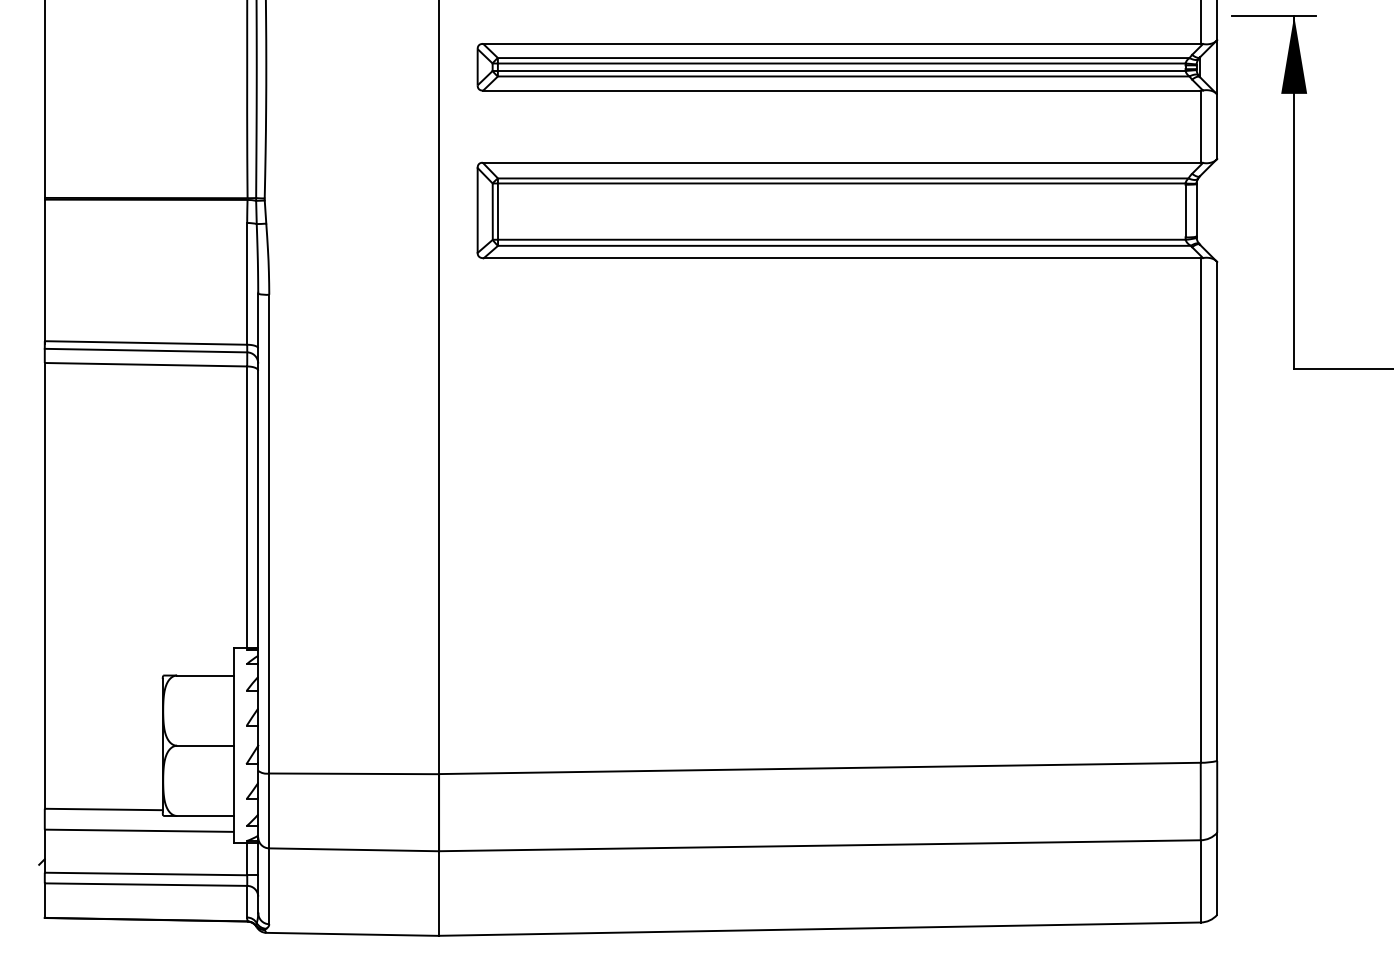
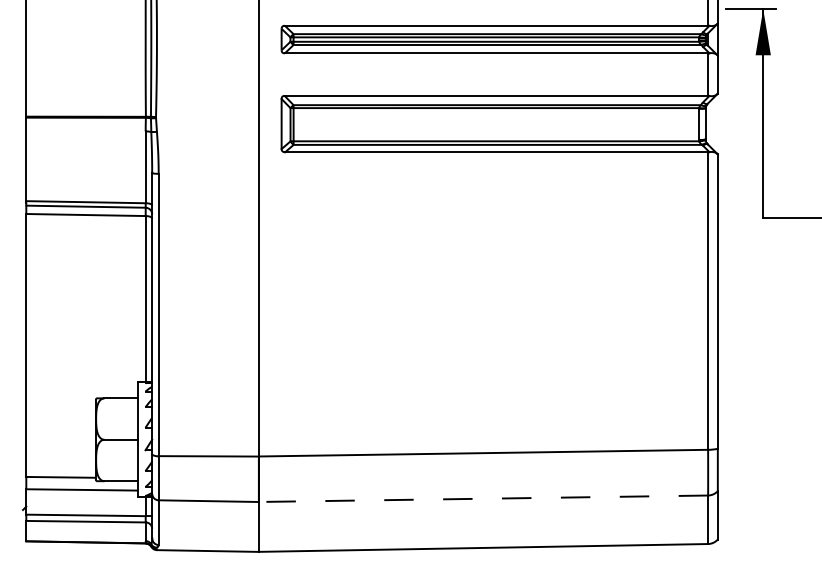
line: (819, 845) -> (483, 498), solid -> dashed

